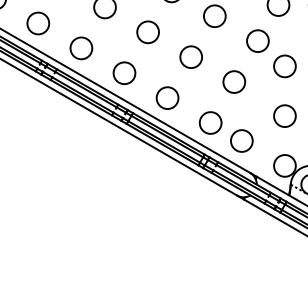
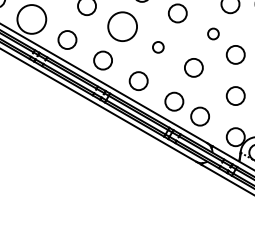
circle: (37, 23) -> (31, 19), size x1.6
circle: (147, 32) -> (122, 26), size x1.6
circle: (257, 40) -> (213, 33), size x0.6
circle: (191, 57) -> (158, 47), size x0.6

